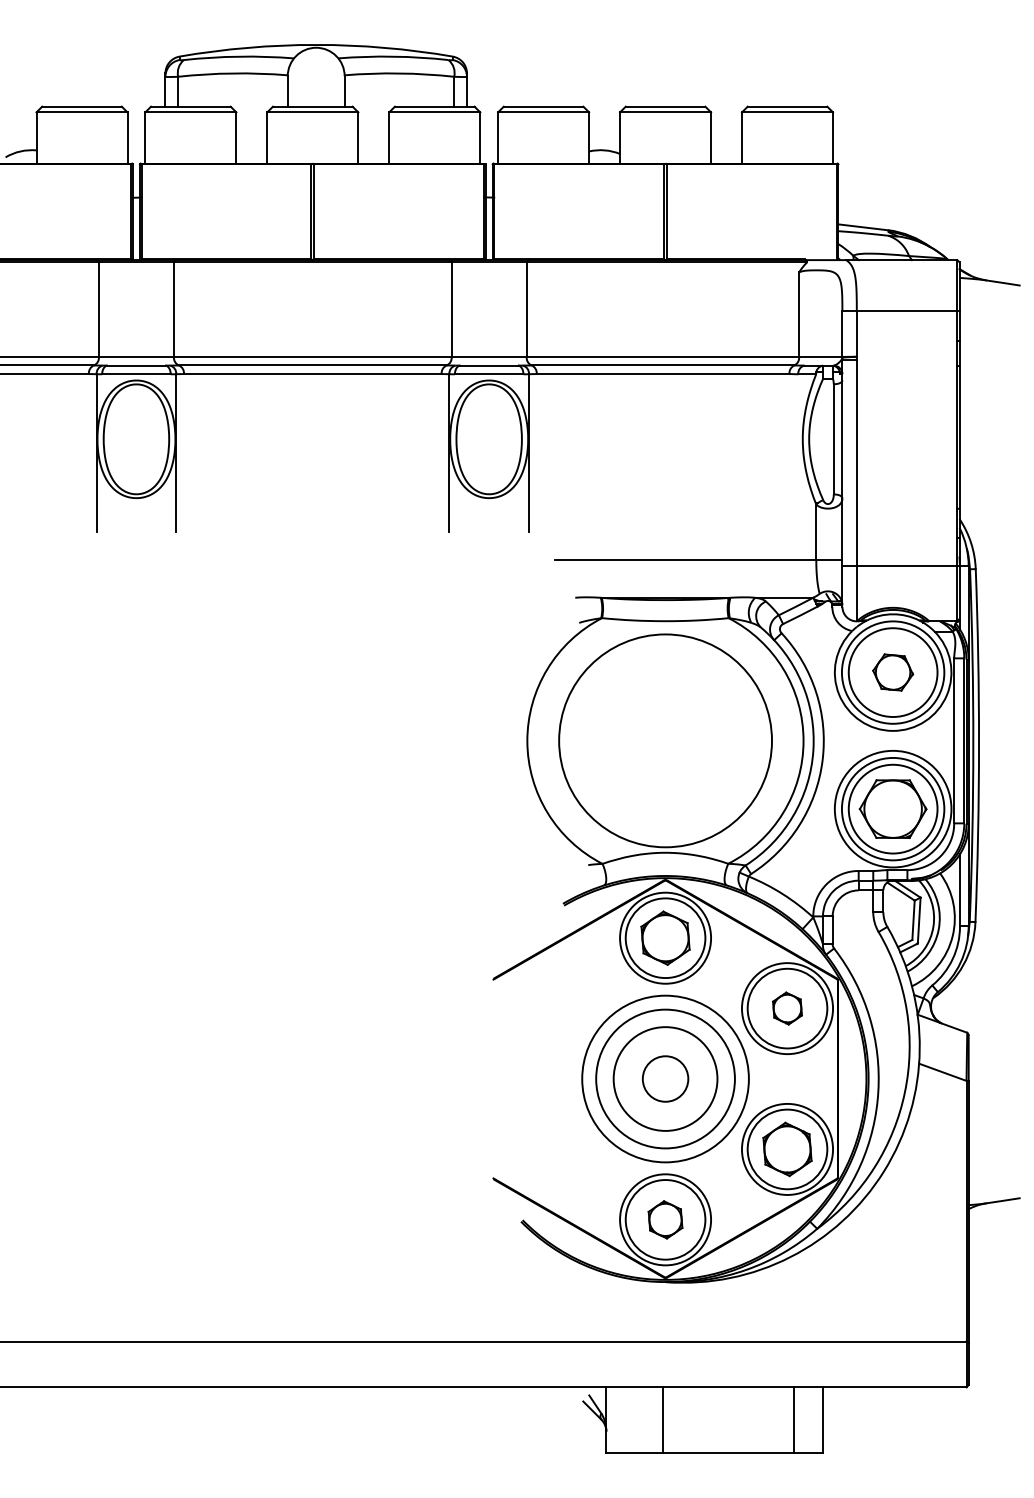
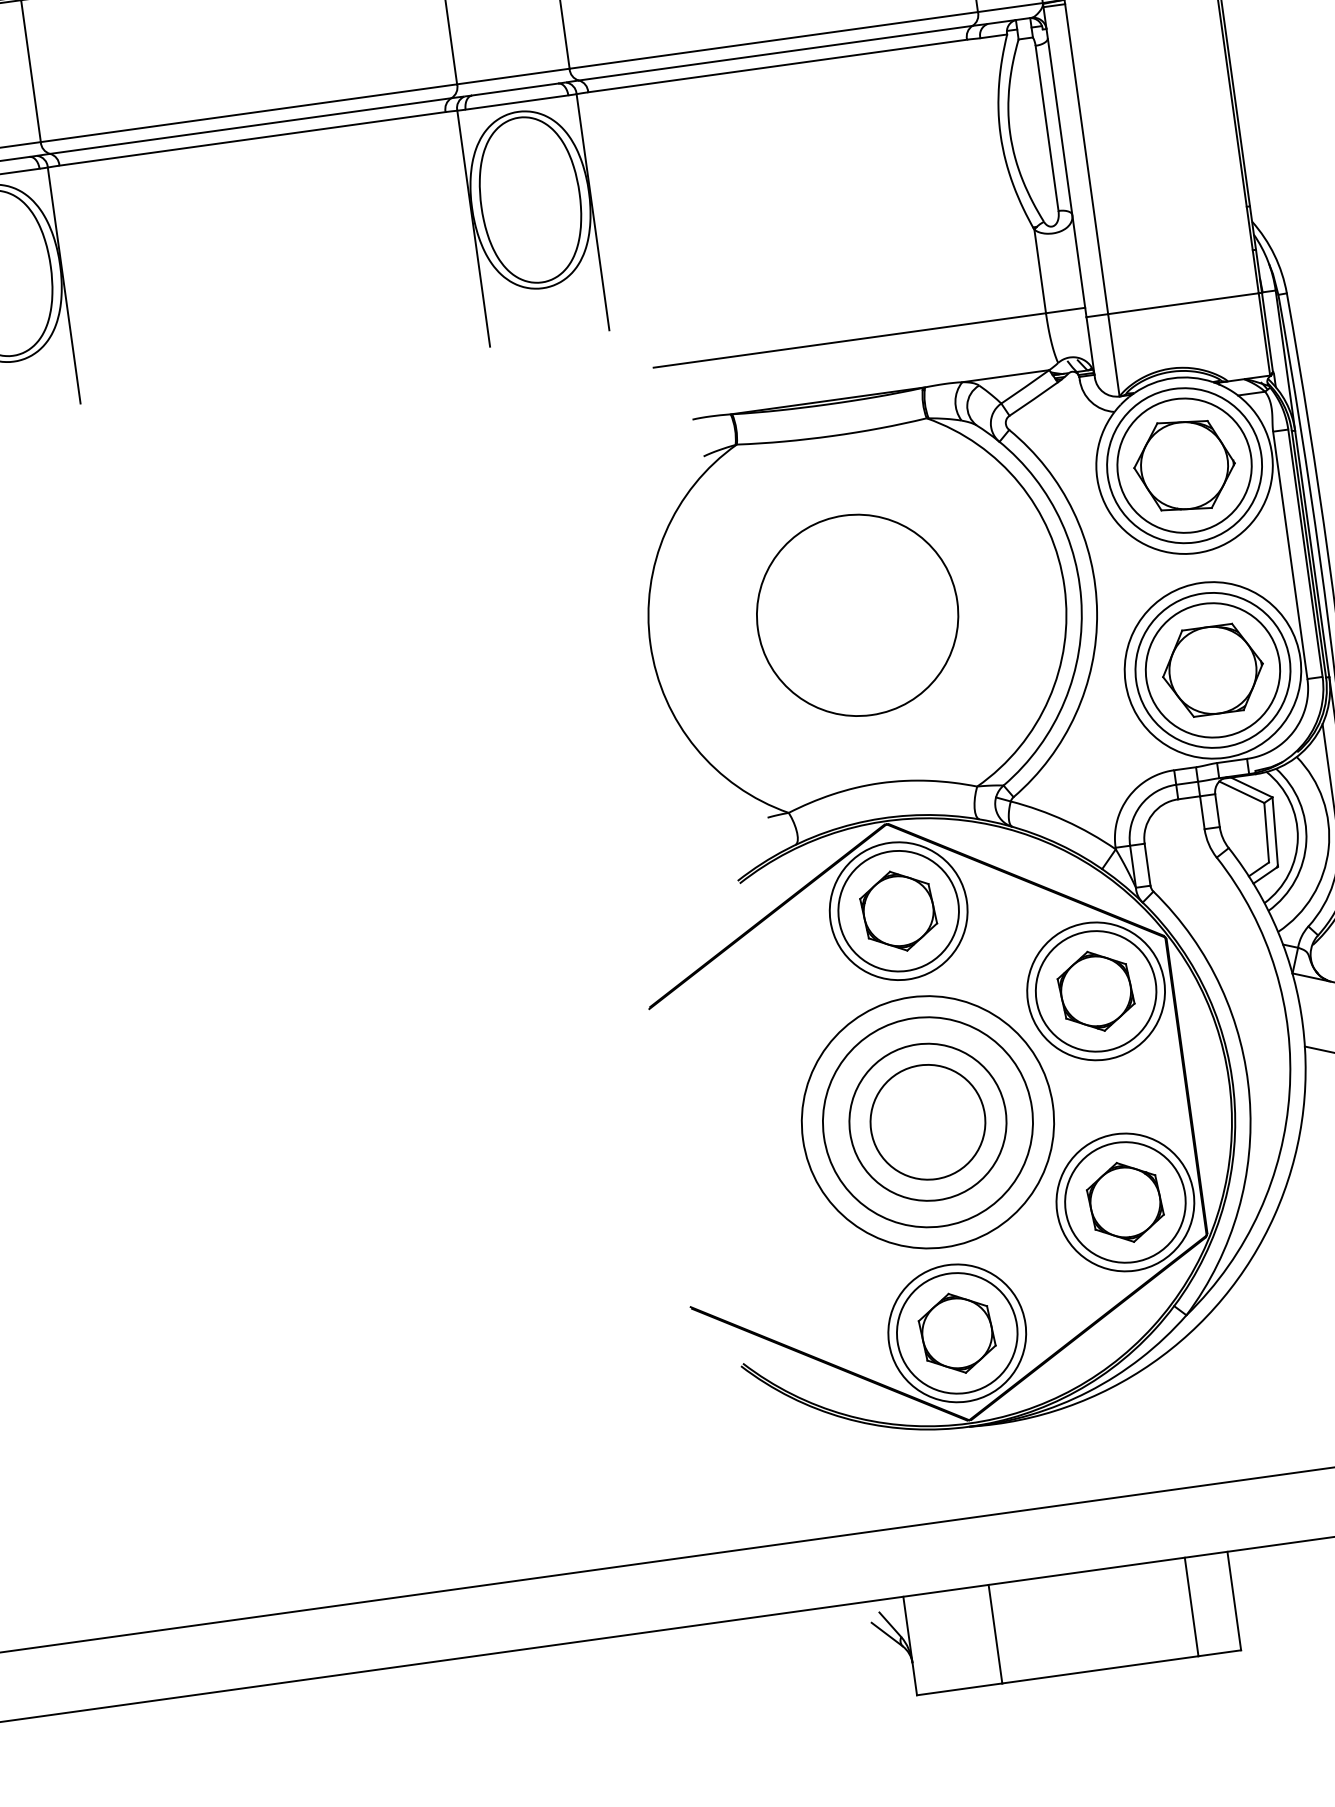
part: (892, 672) -> (1183, 465), size x1.67
circle: (665, 740) -> (857, 614), size x0.62
part: (787, 1008) -> (1096, 991), size x1.67
circle: (665, 1078) -> (927, 1121), size x1.67
part: (665, 1219) -> (957, 1332), size x1.43

